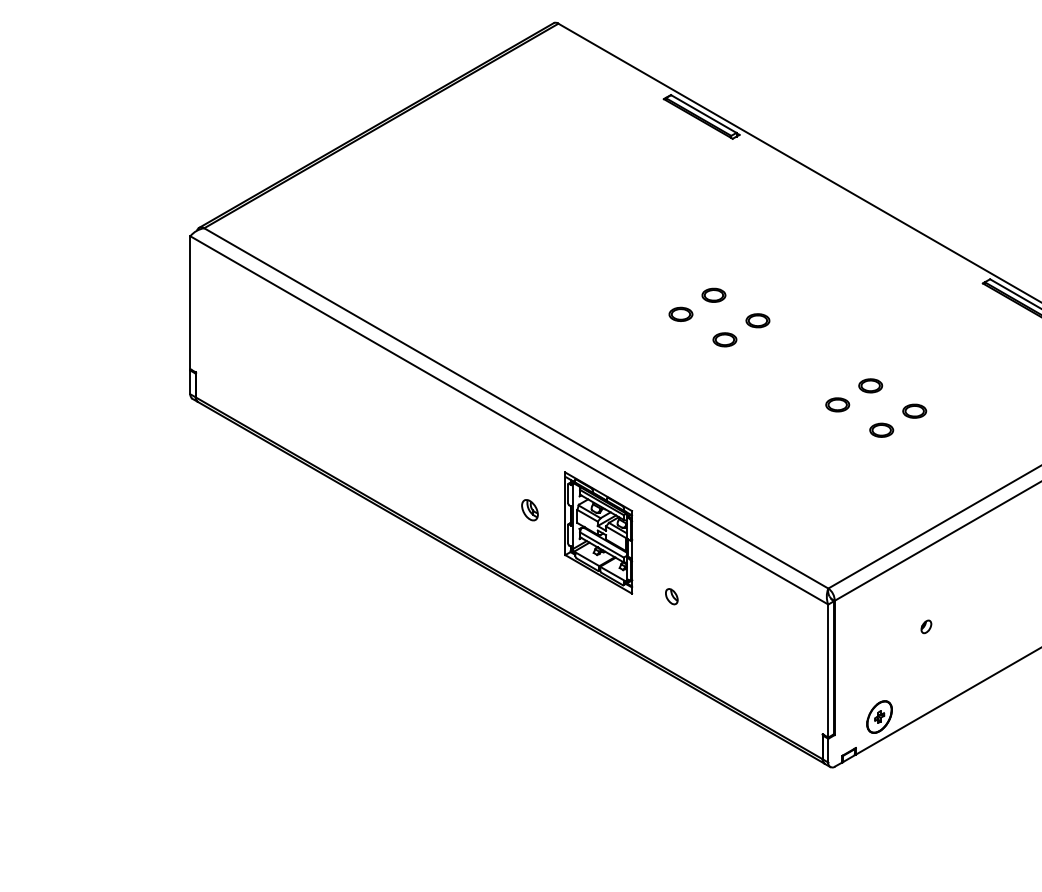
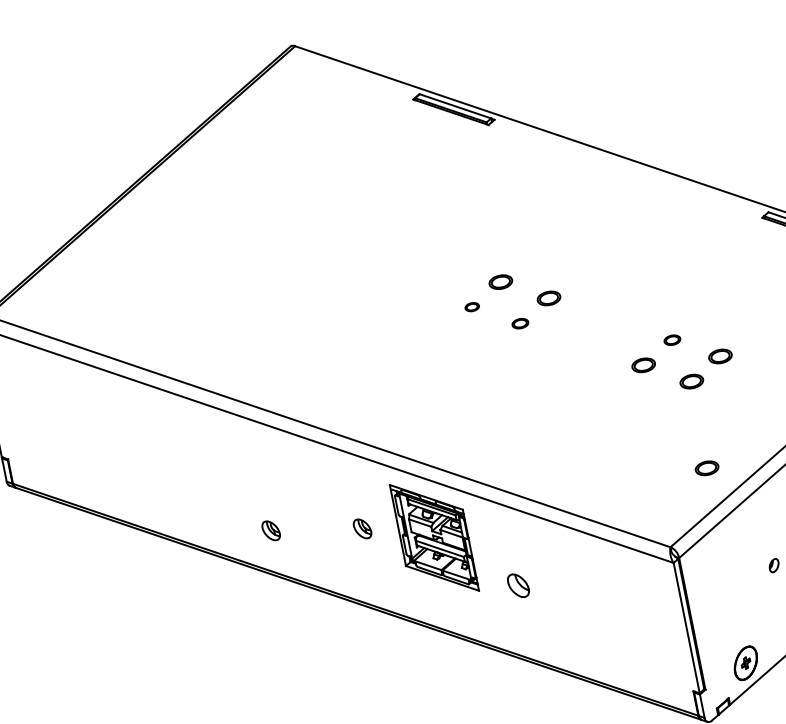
part: (680, 313) -> (471, 306), size x0.6
part: (724, 339) -> (519, 323), size x0.7
part: (870, 385) -> (672, 339), size x0.7
part: (439, 494) -> (270, 531), added
part: (879, 517) -> (706, 467), added
part: (671, 596) -> (518, 585), size x1.6

